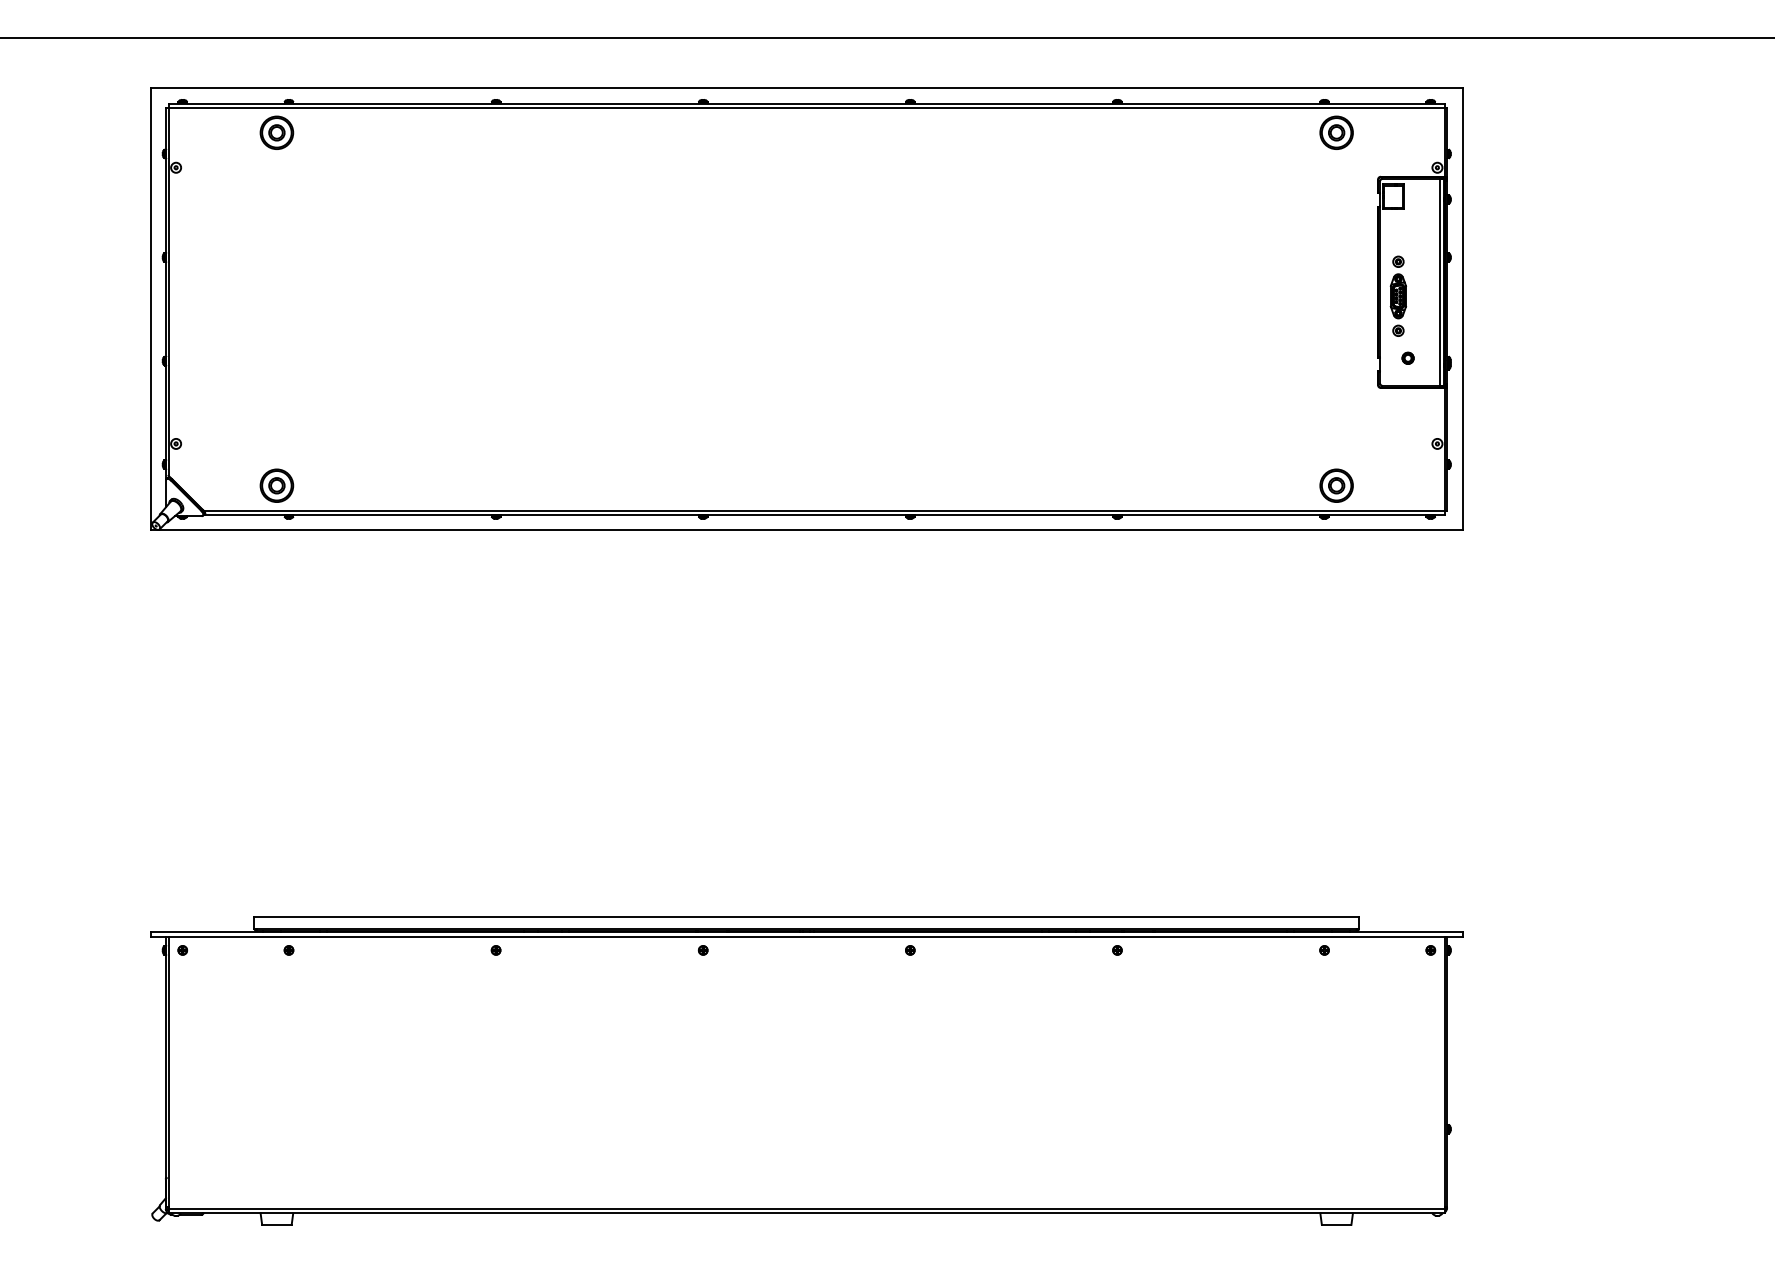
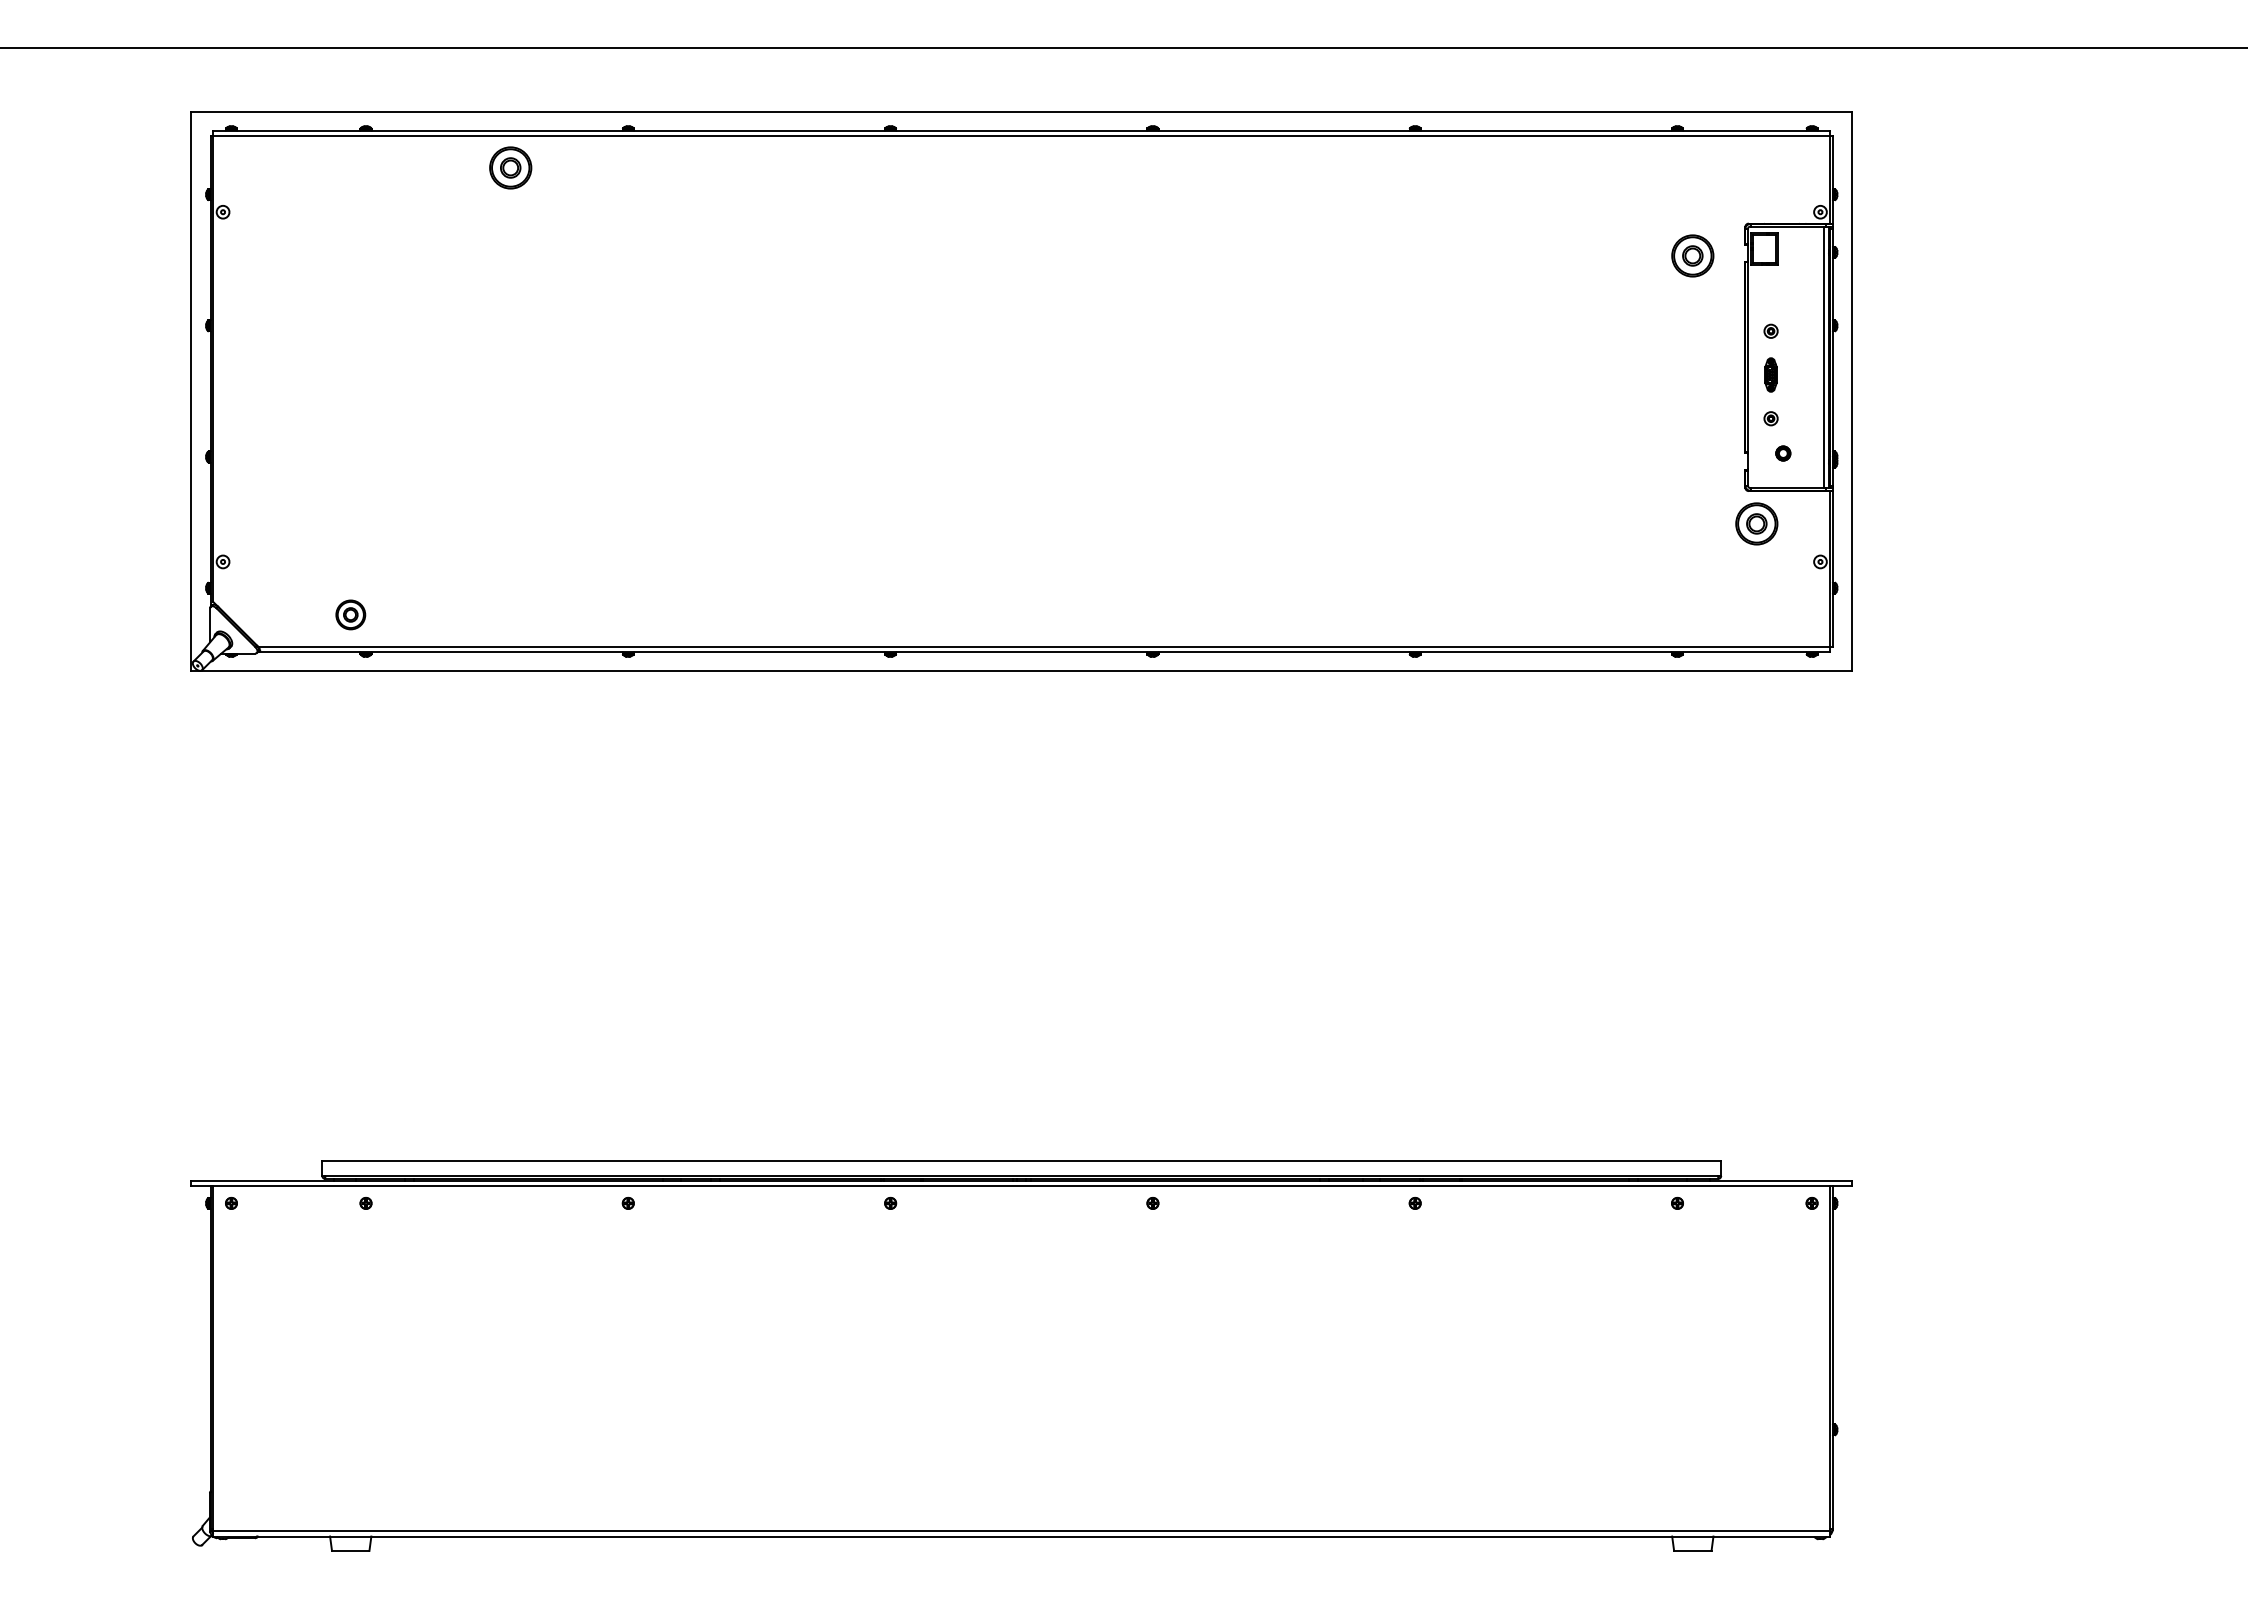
part: (276, 132) -> (510, 167), moved
part: (1336, 132) -> (1692, 255), moved
part: (1397, 295) -> (1770, 374), size x0.6
part: (276, 485) -> (350, 614), size x0.7
part: (1336, 485) -> (1756, 523), moved

